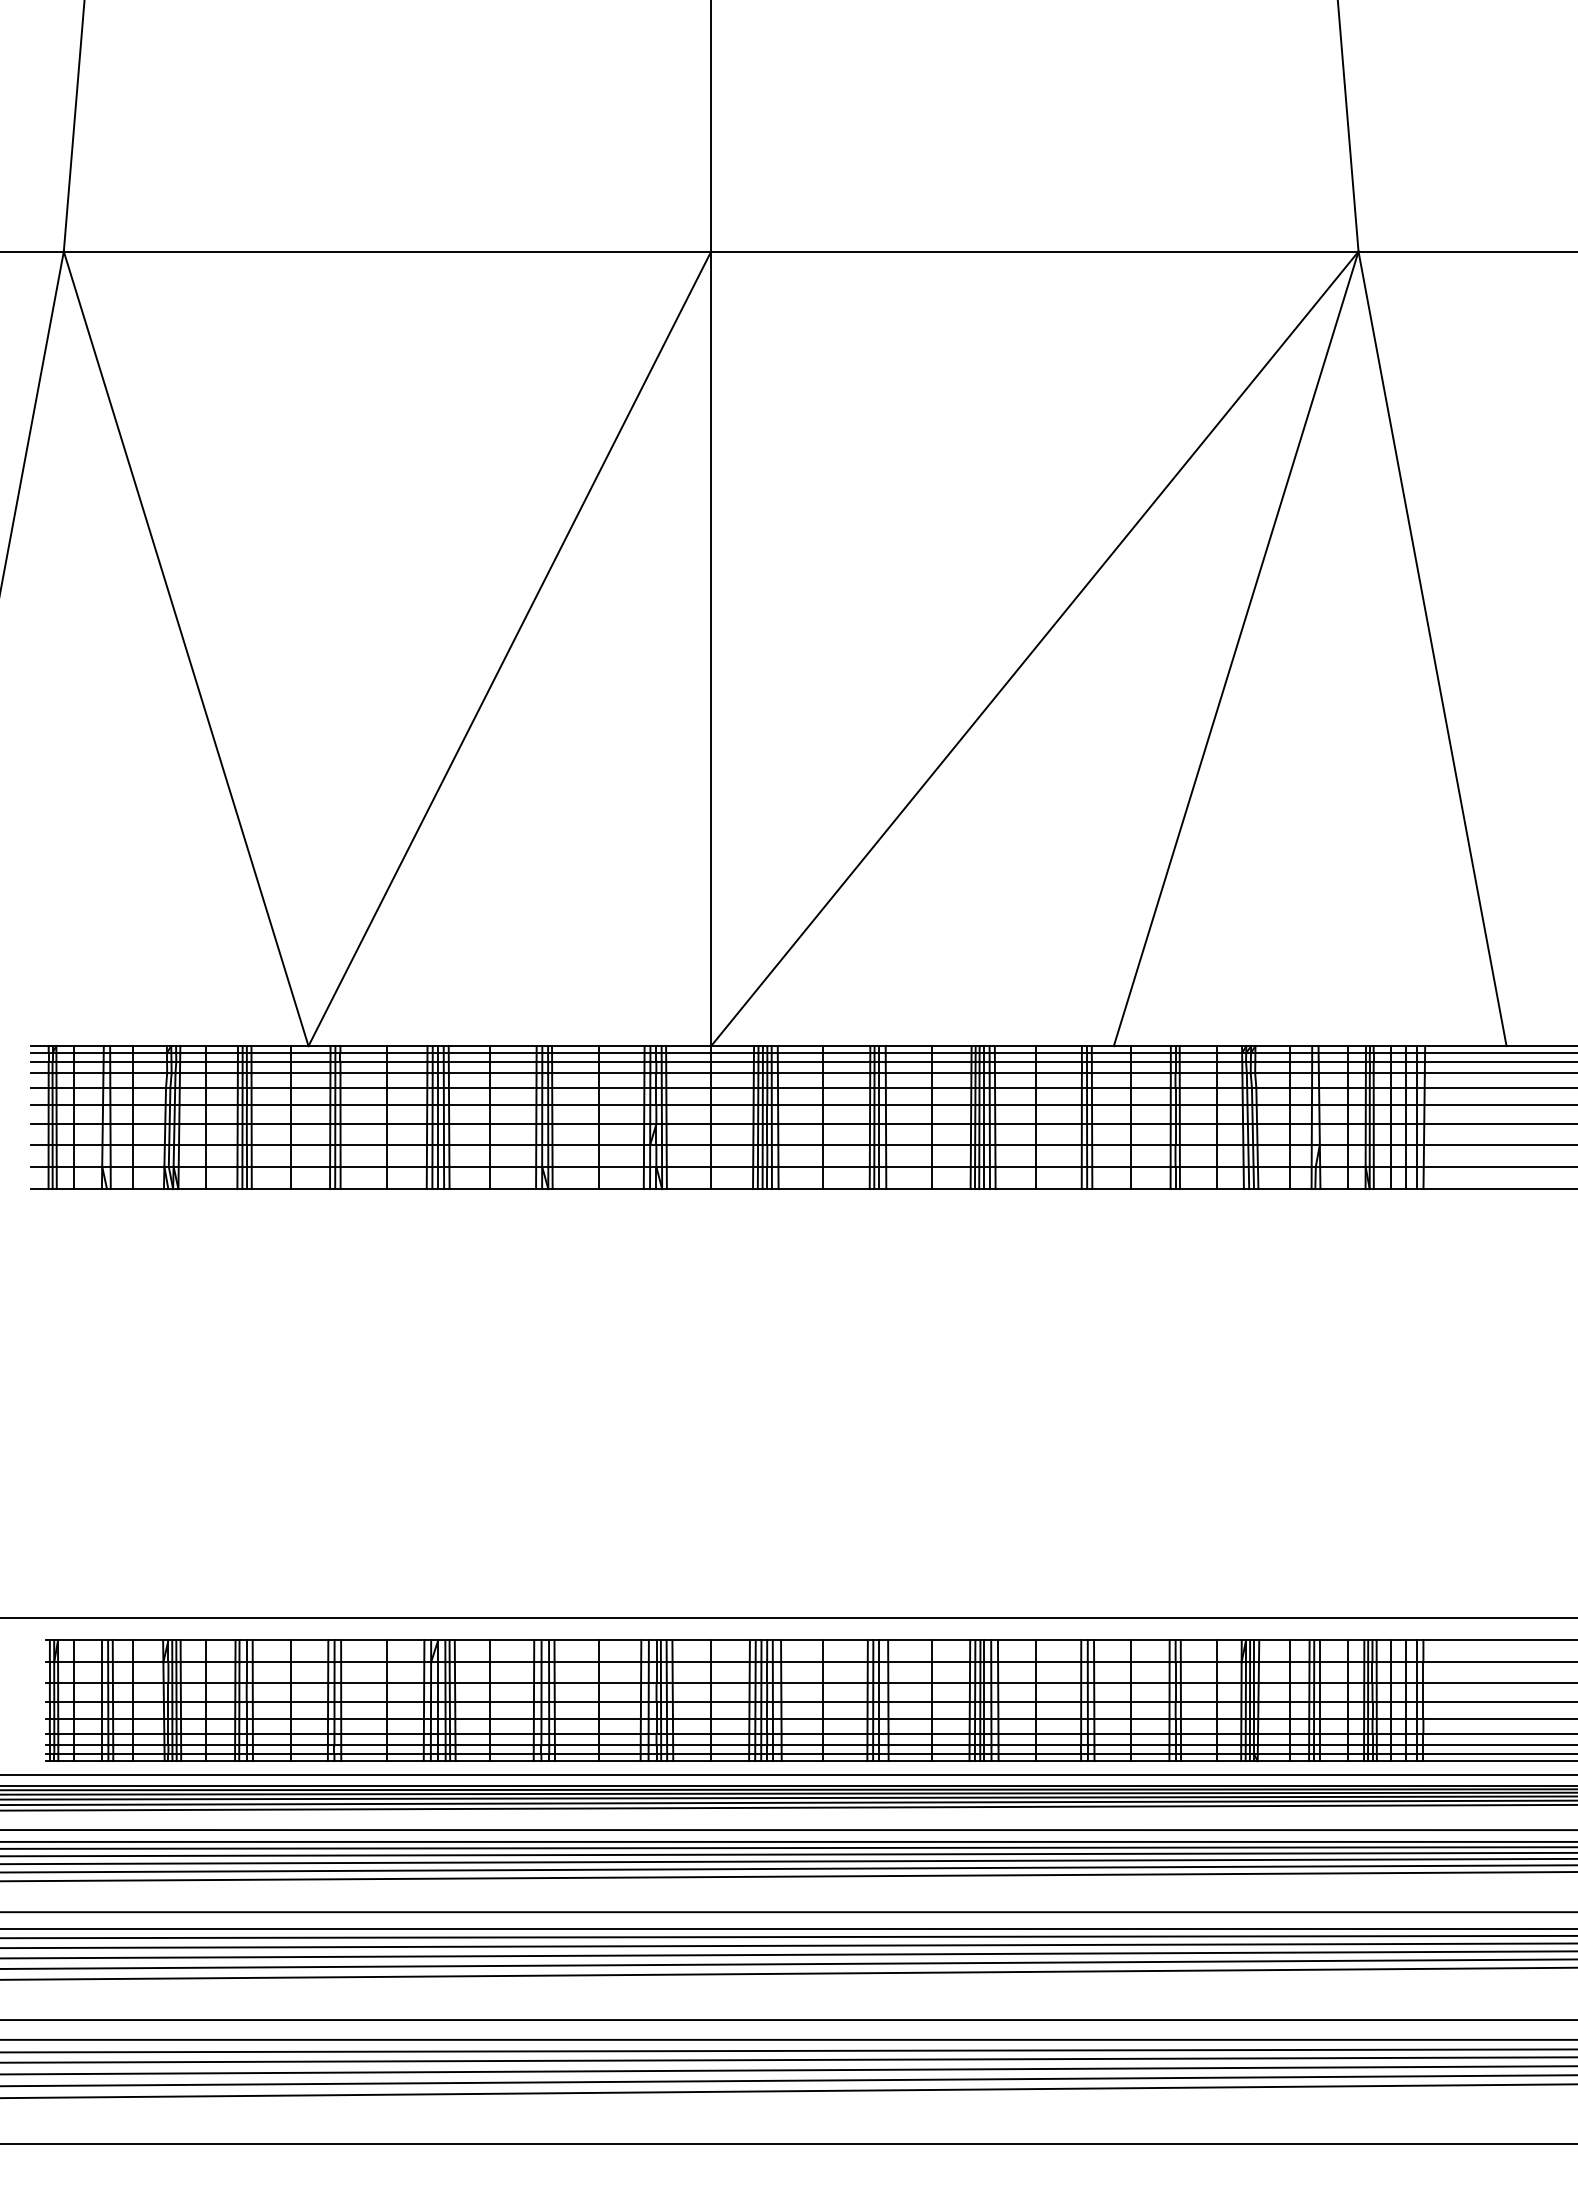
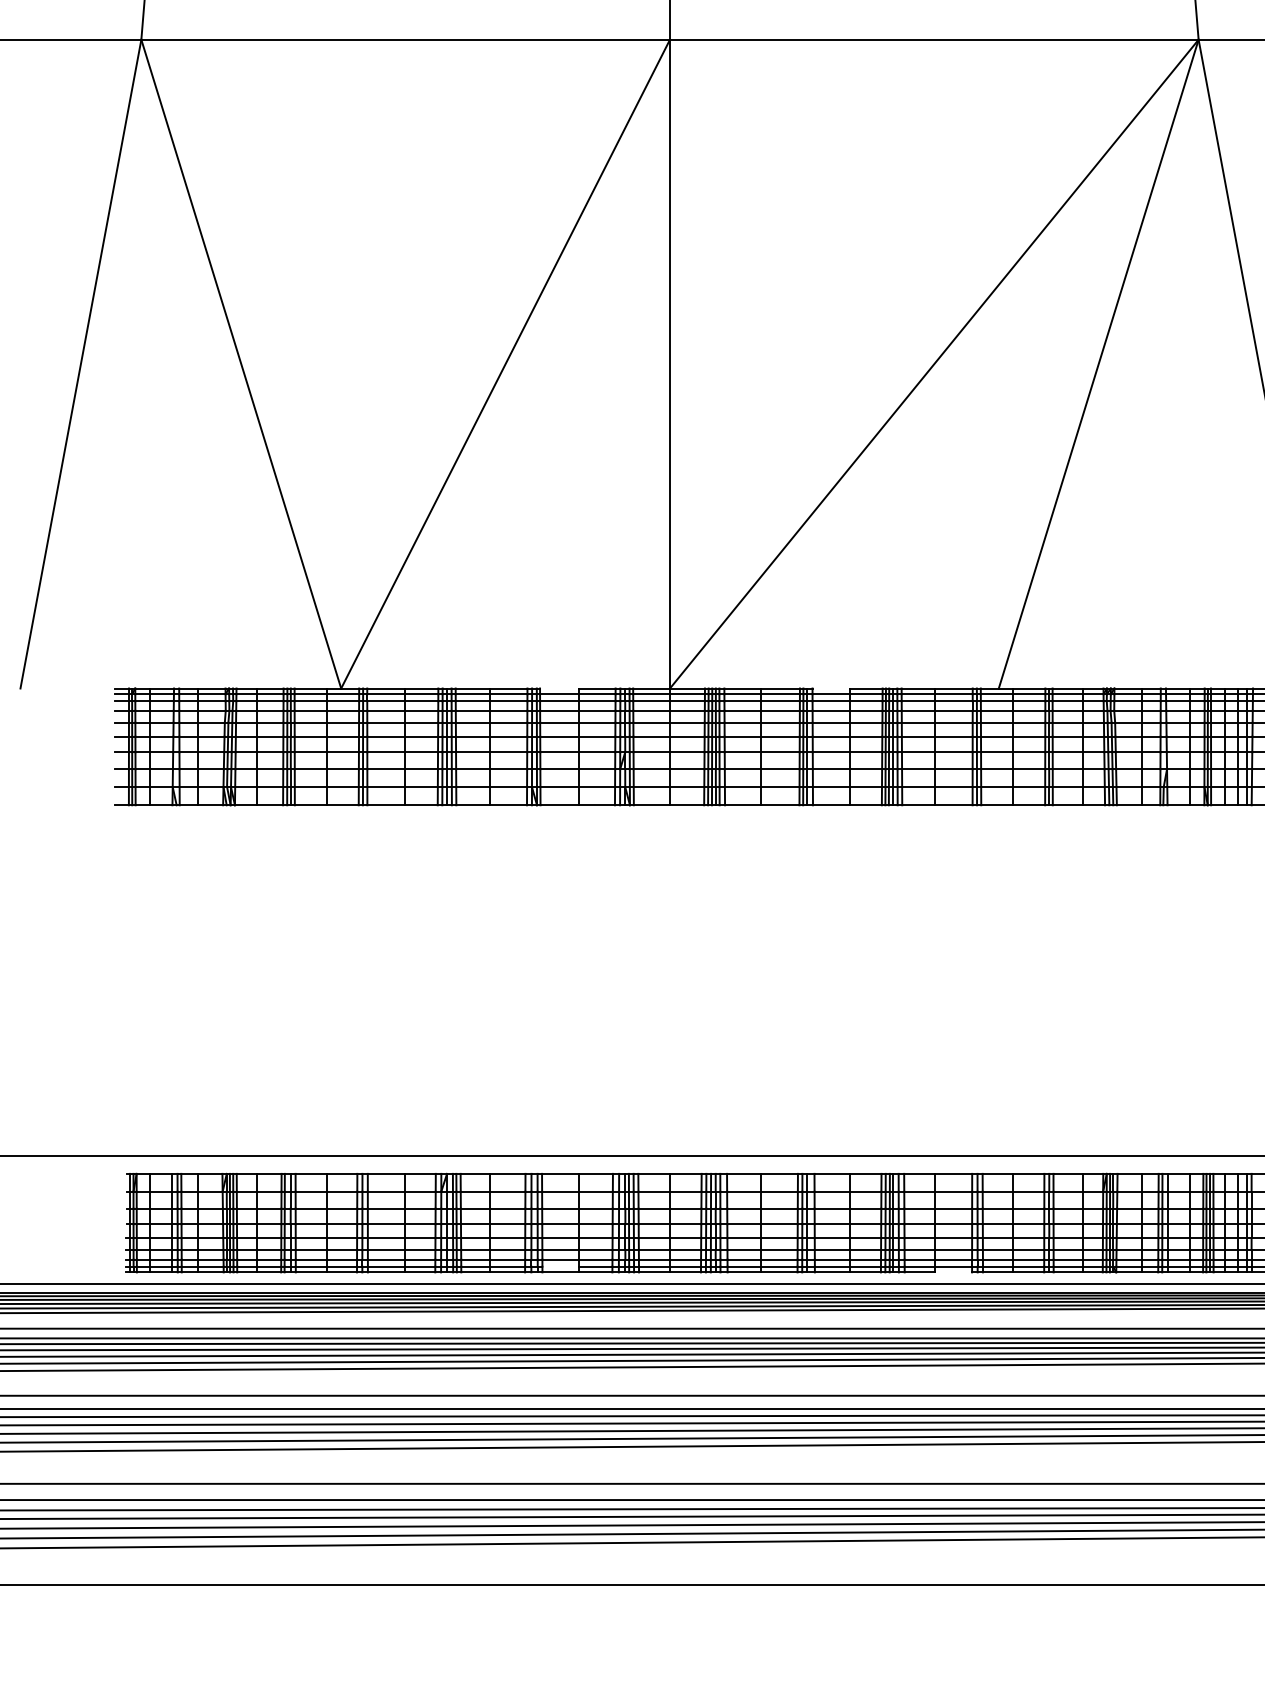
line: (575, 1046) -> (559, 688), removed
line: (908, 1046) -> (831, 688), removed
line: (576, 1754) -> (560, 1267), removed
line: (1058, 1761) -> (953, 1272), removed

